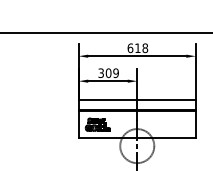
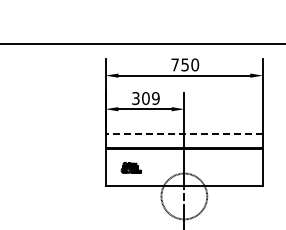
text: (138, 47) -> (185, 64), 618 -> 750
line: (137, 100) -> (184, 134), solid -> dashed
part: (97, 124) -> (131, 167), size x0.6

